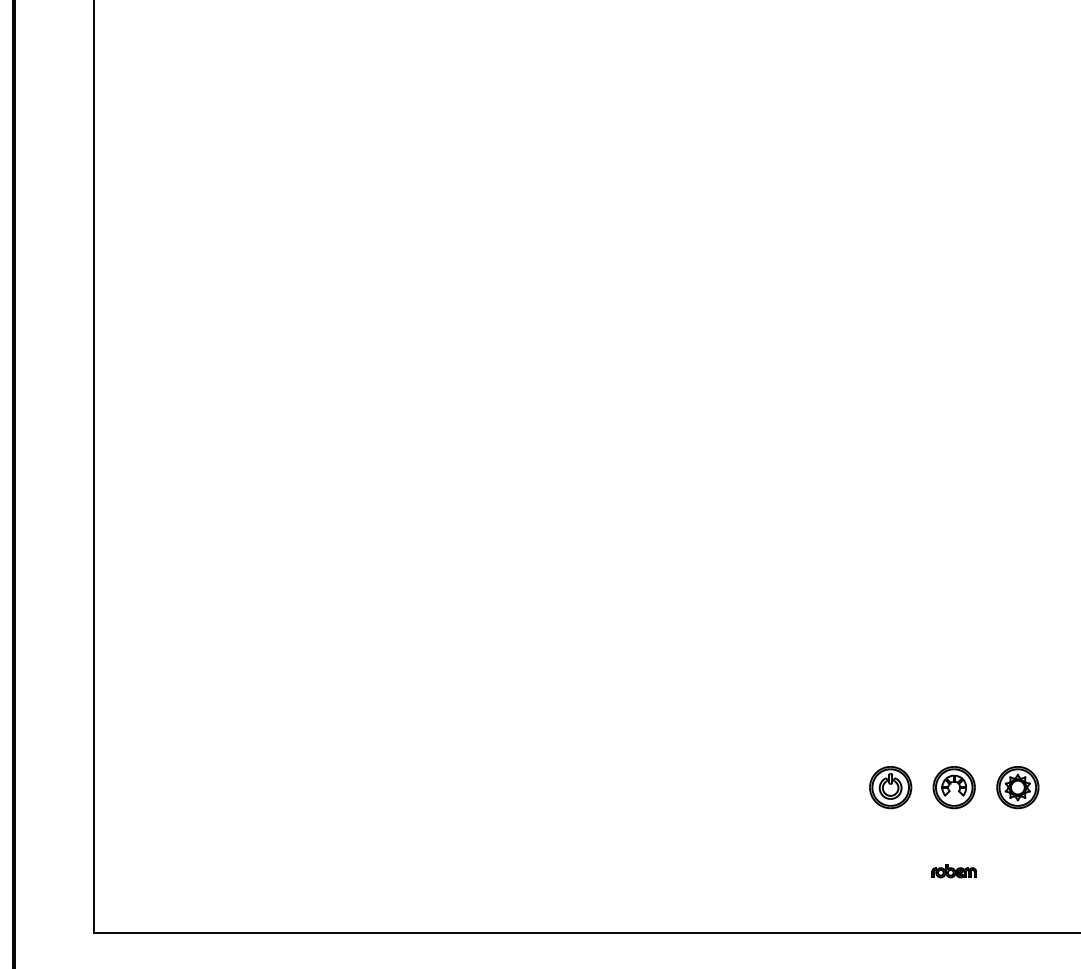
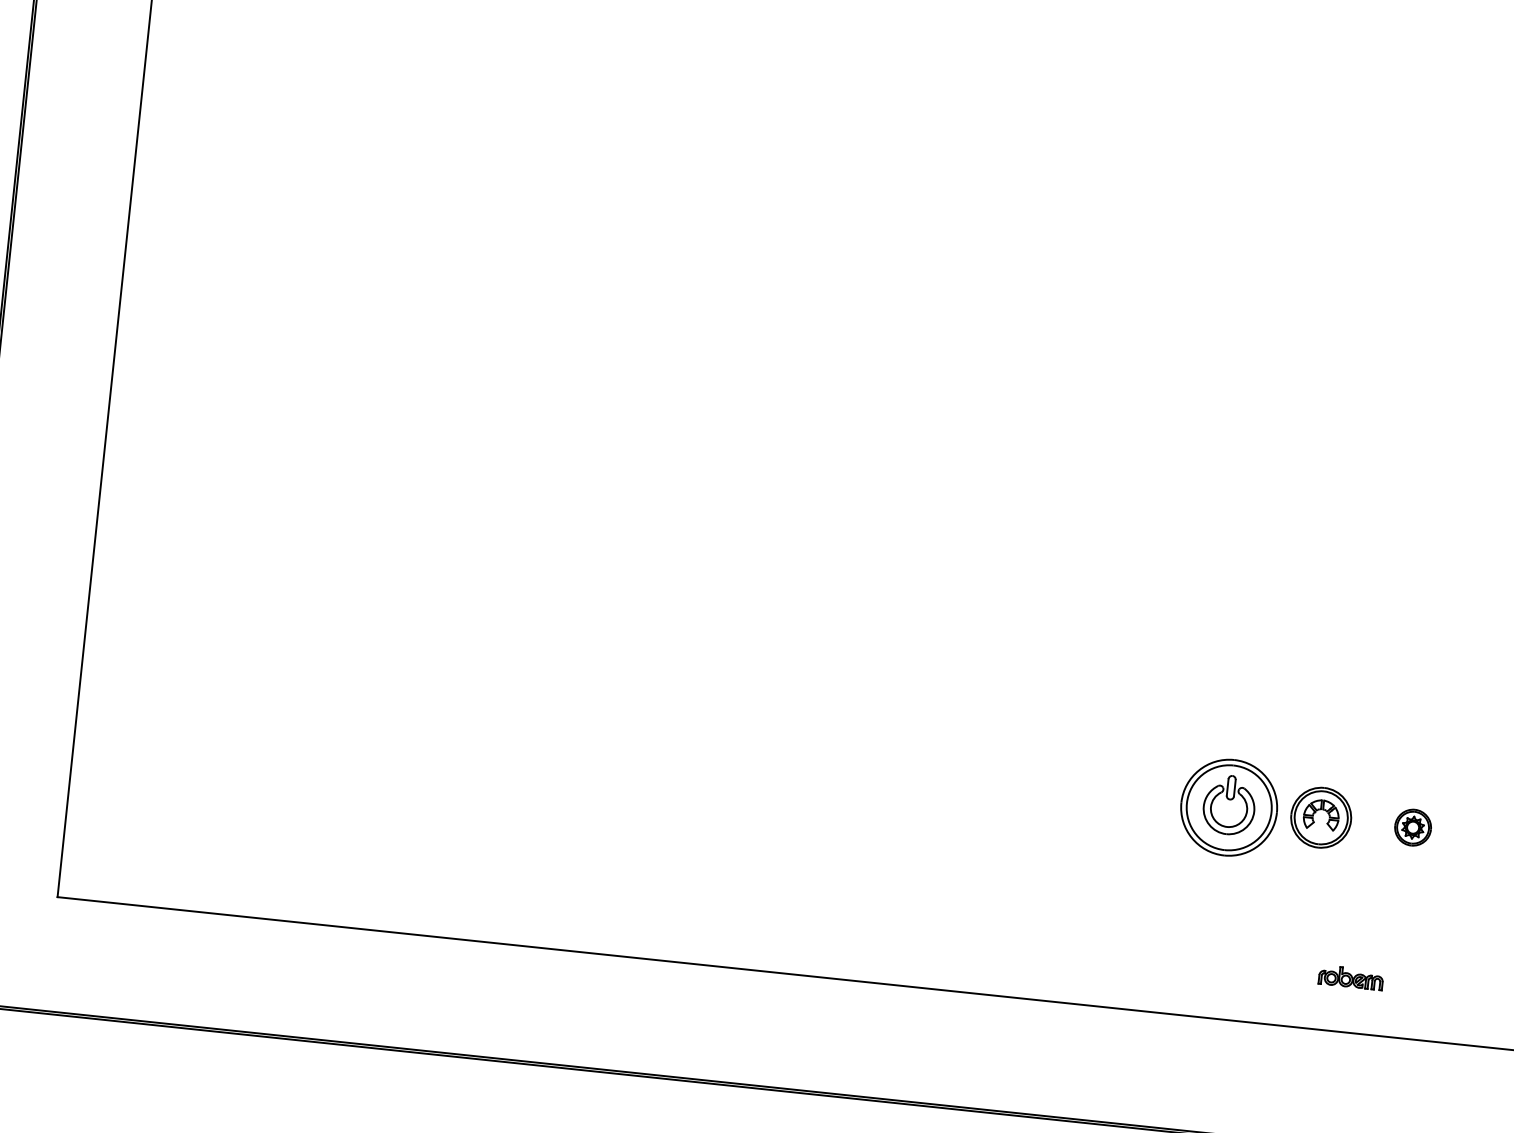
part: (890, 787) -> (1229, 807), size x1.6
part: (1017, 787) -> (1412, 827), size x0.6
part: (953, 871) -> (1349, 978), moved

